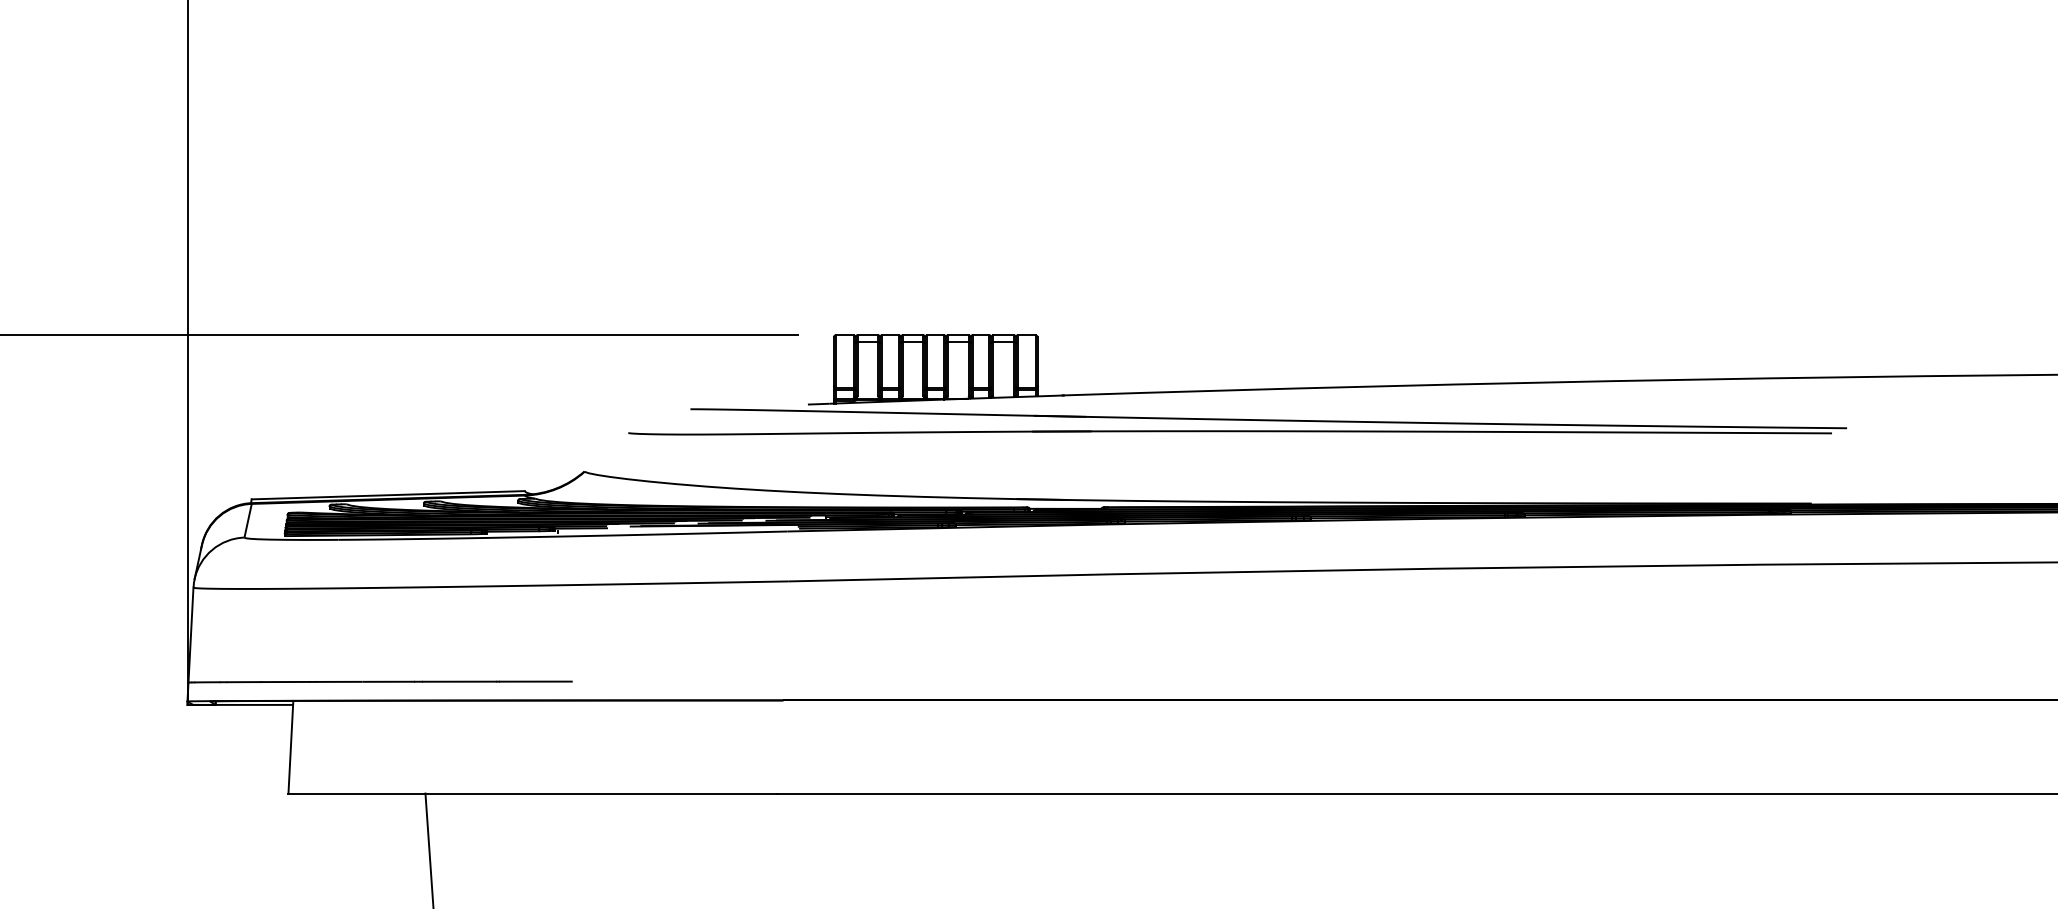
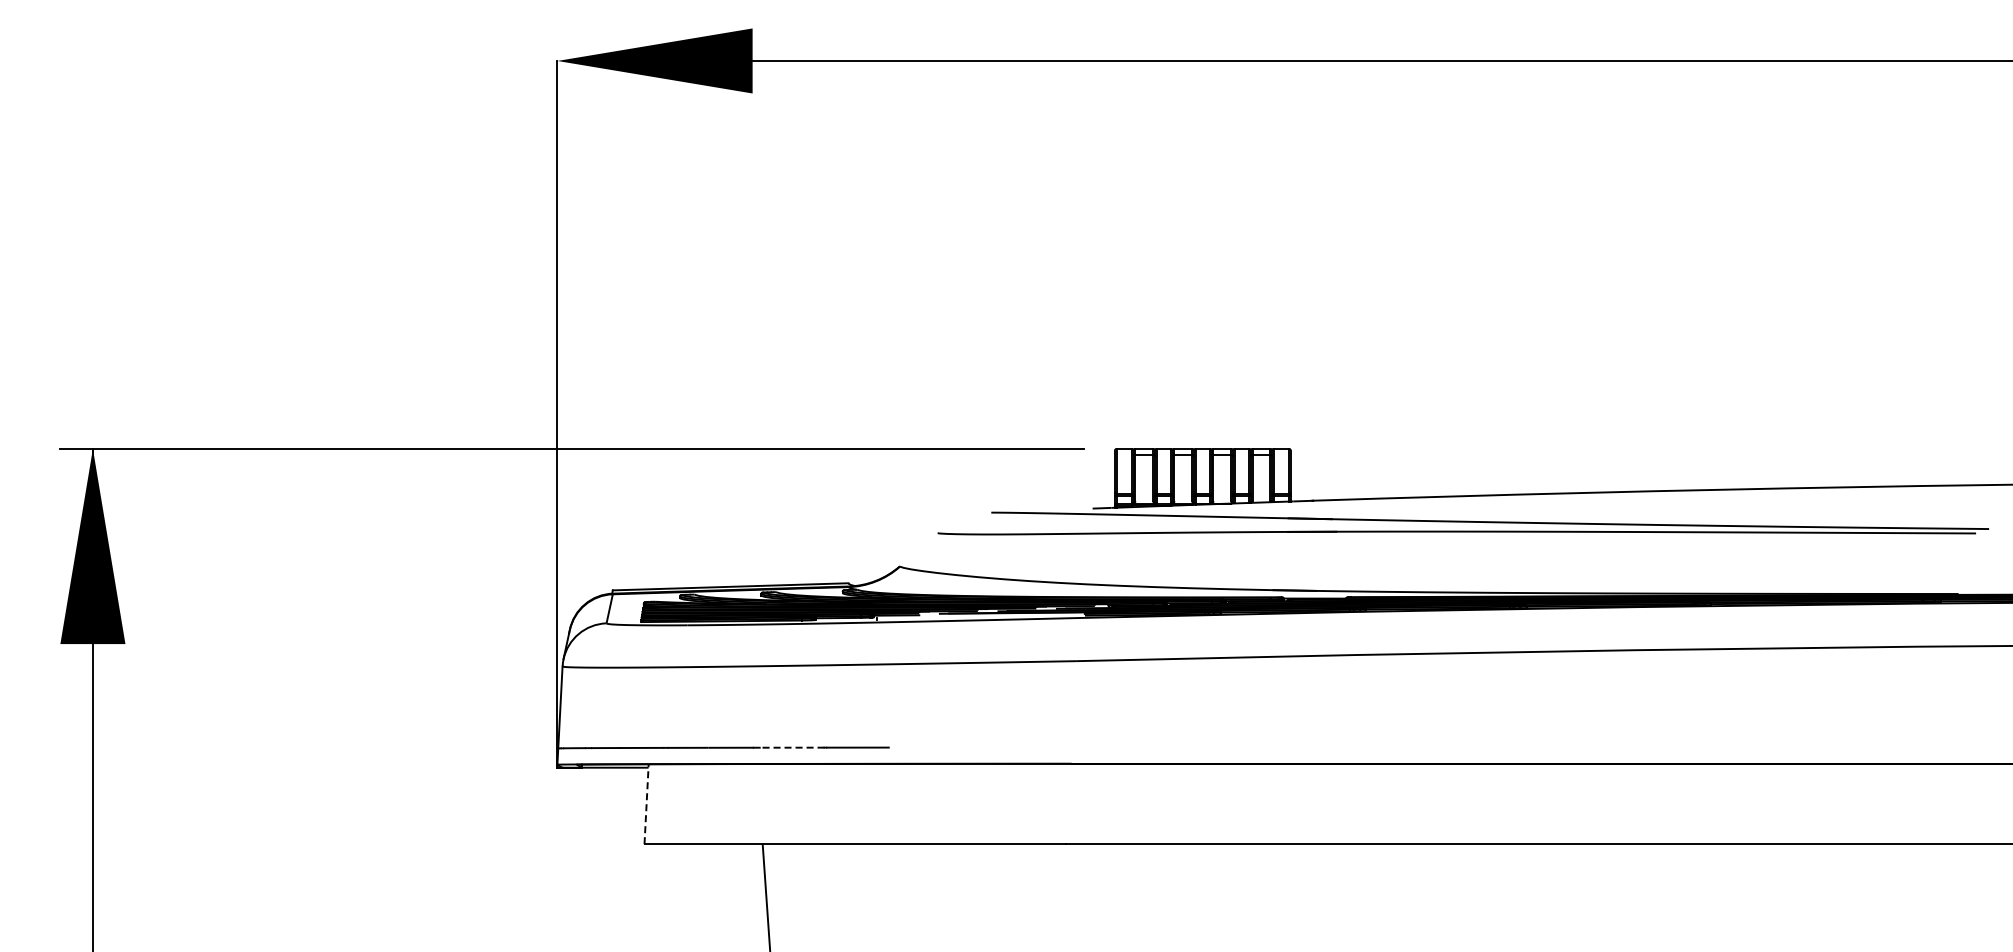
line: (458, 681) -> (791, 747), solid -> dashed
line: (290, 746) -> (646, 803), solid -> dashed

